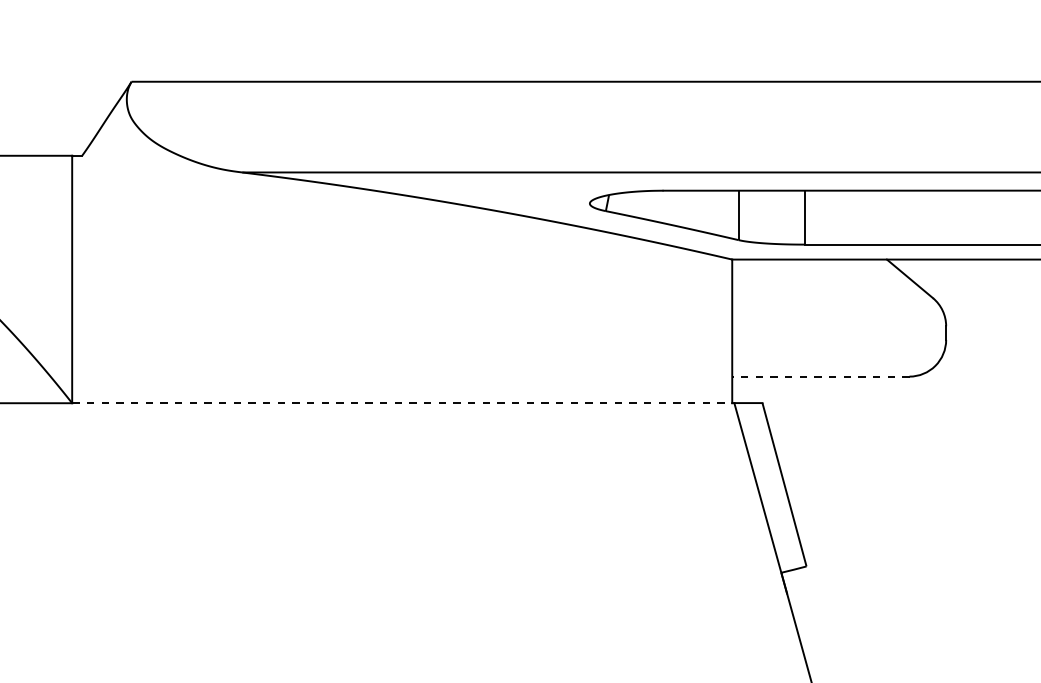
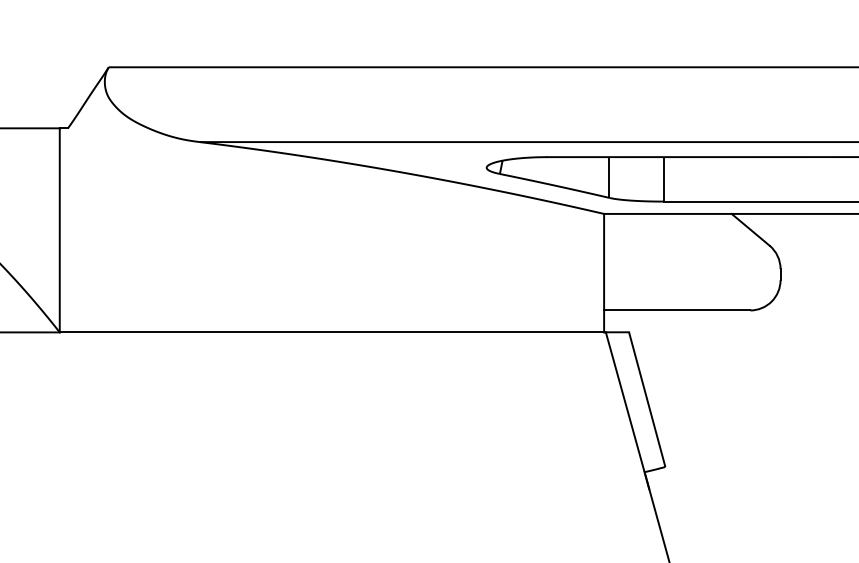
line: (820, 376) -> (676, 310), dashed -> solid
line: (402, 403) -> (332, 332), dashed -> solid

